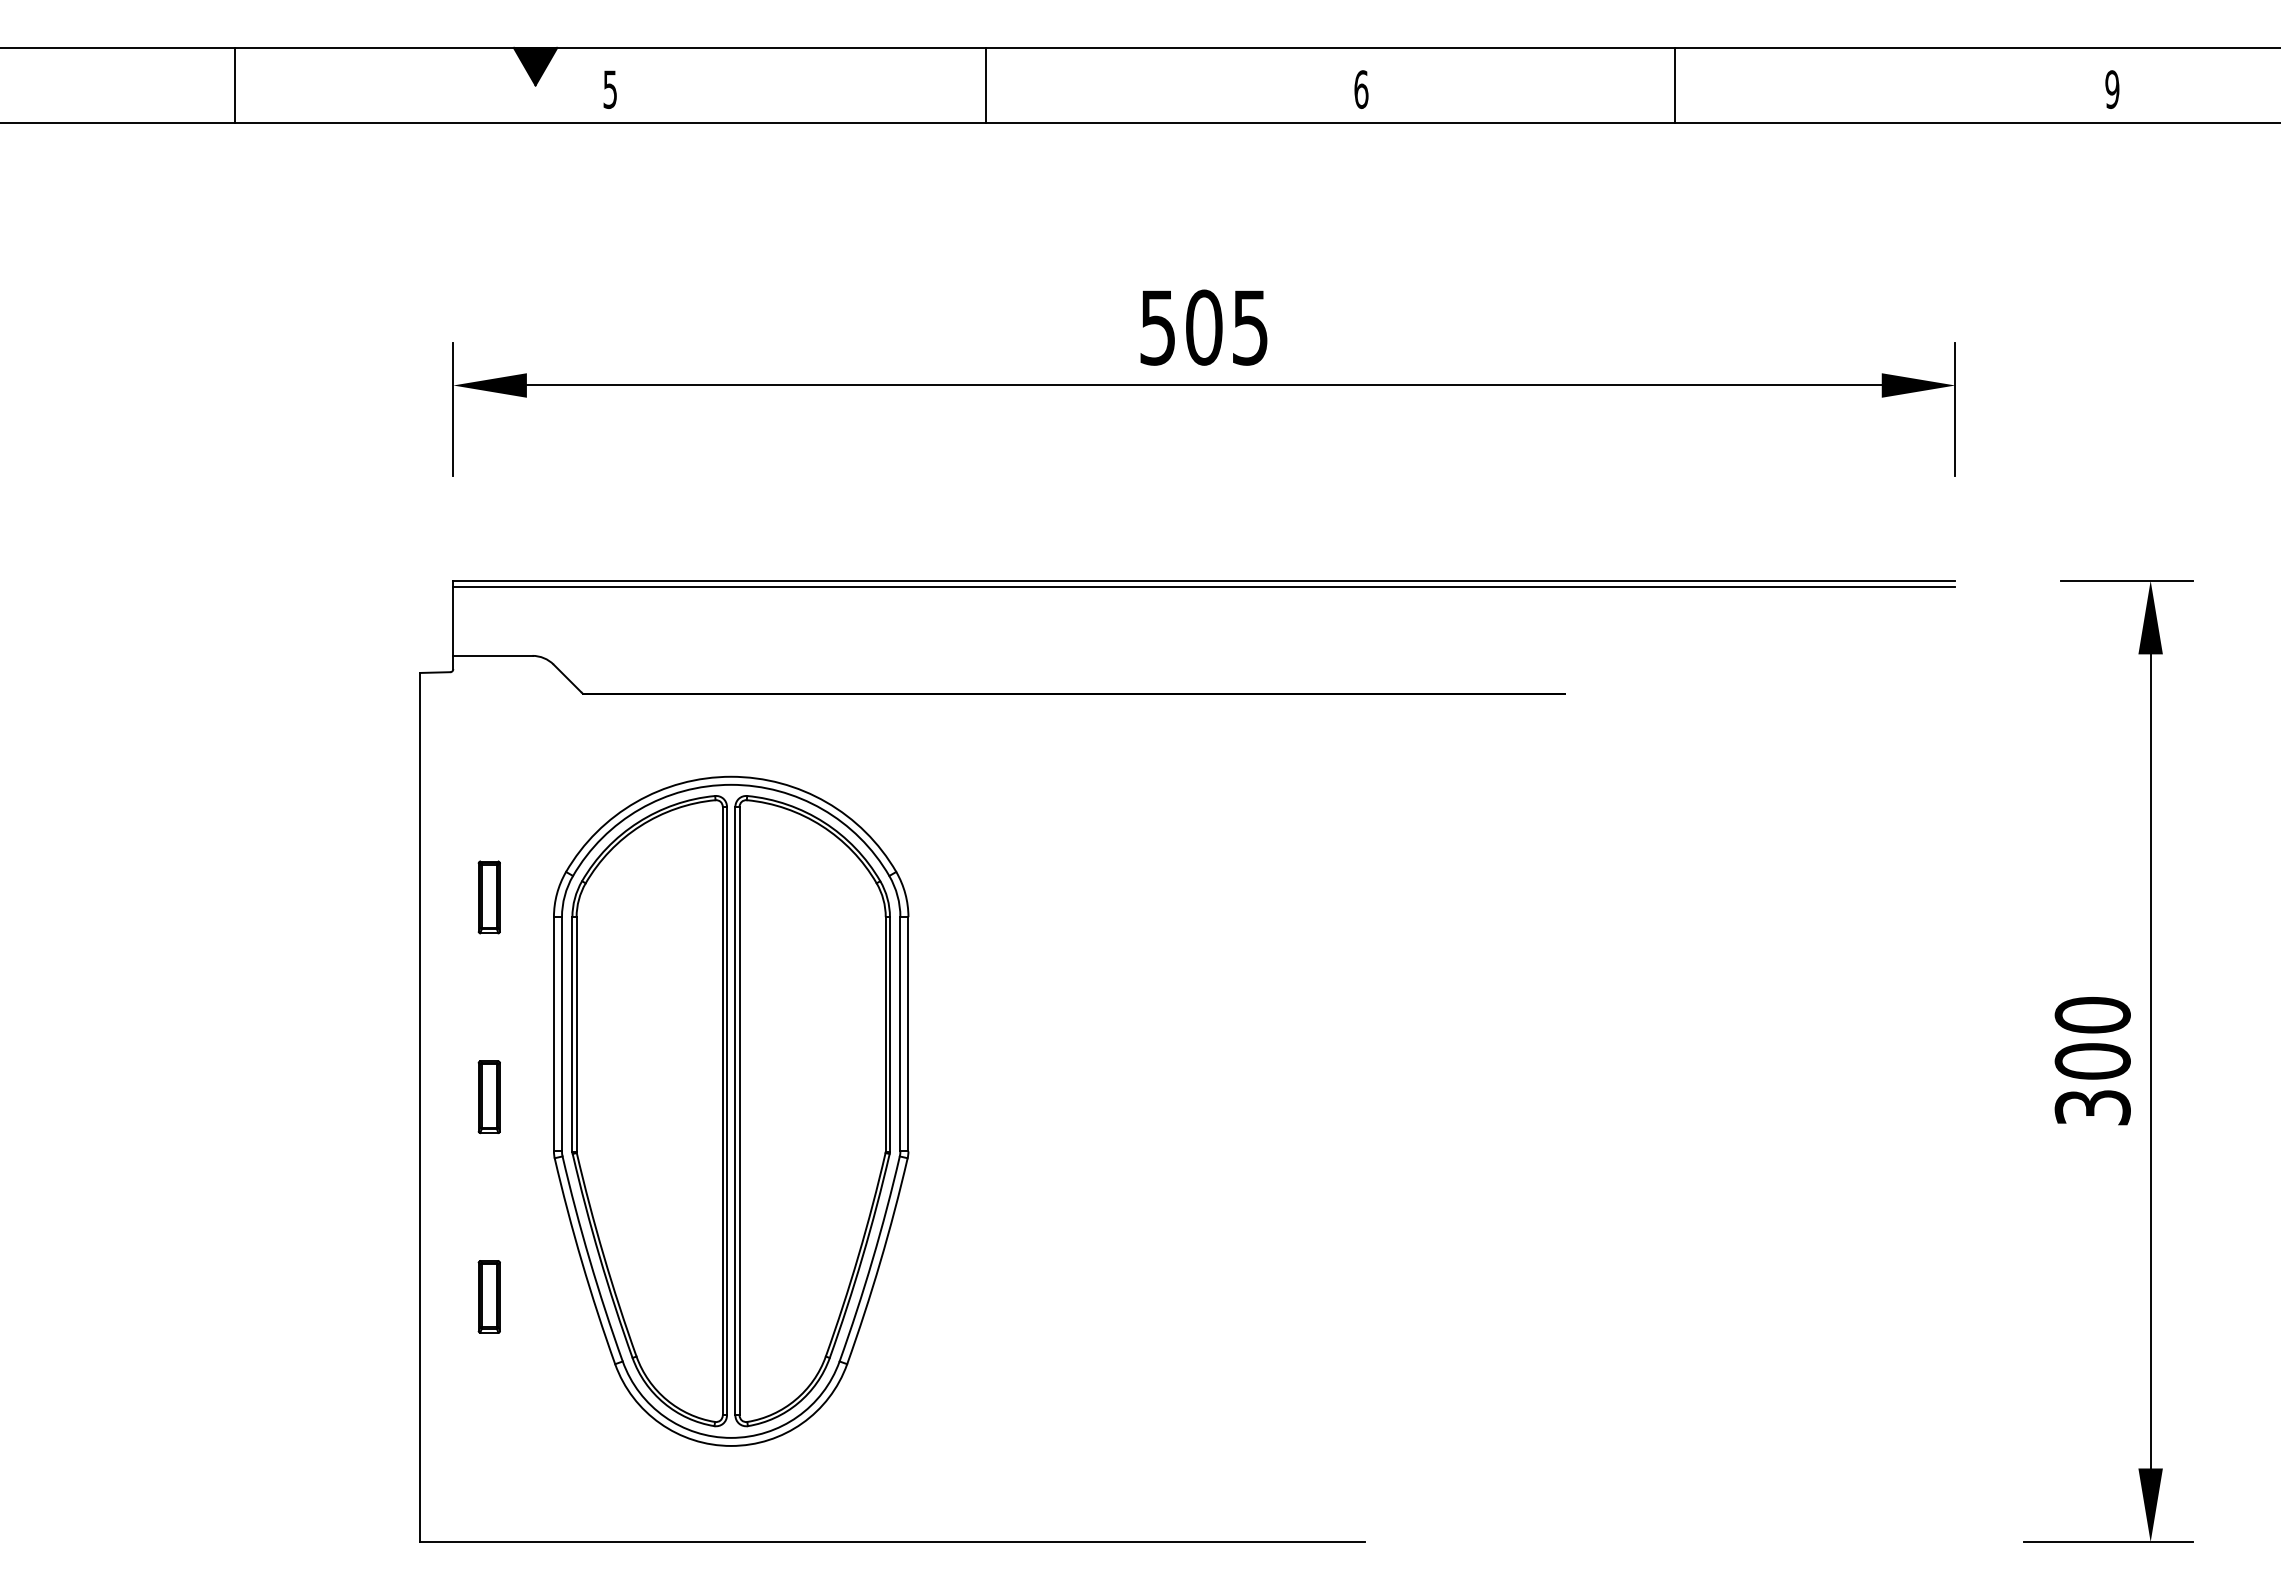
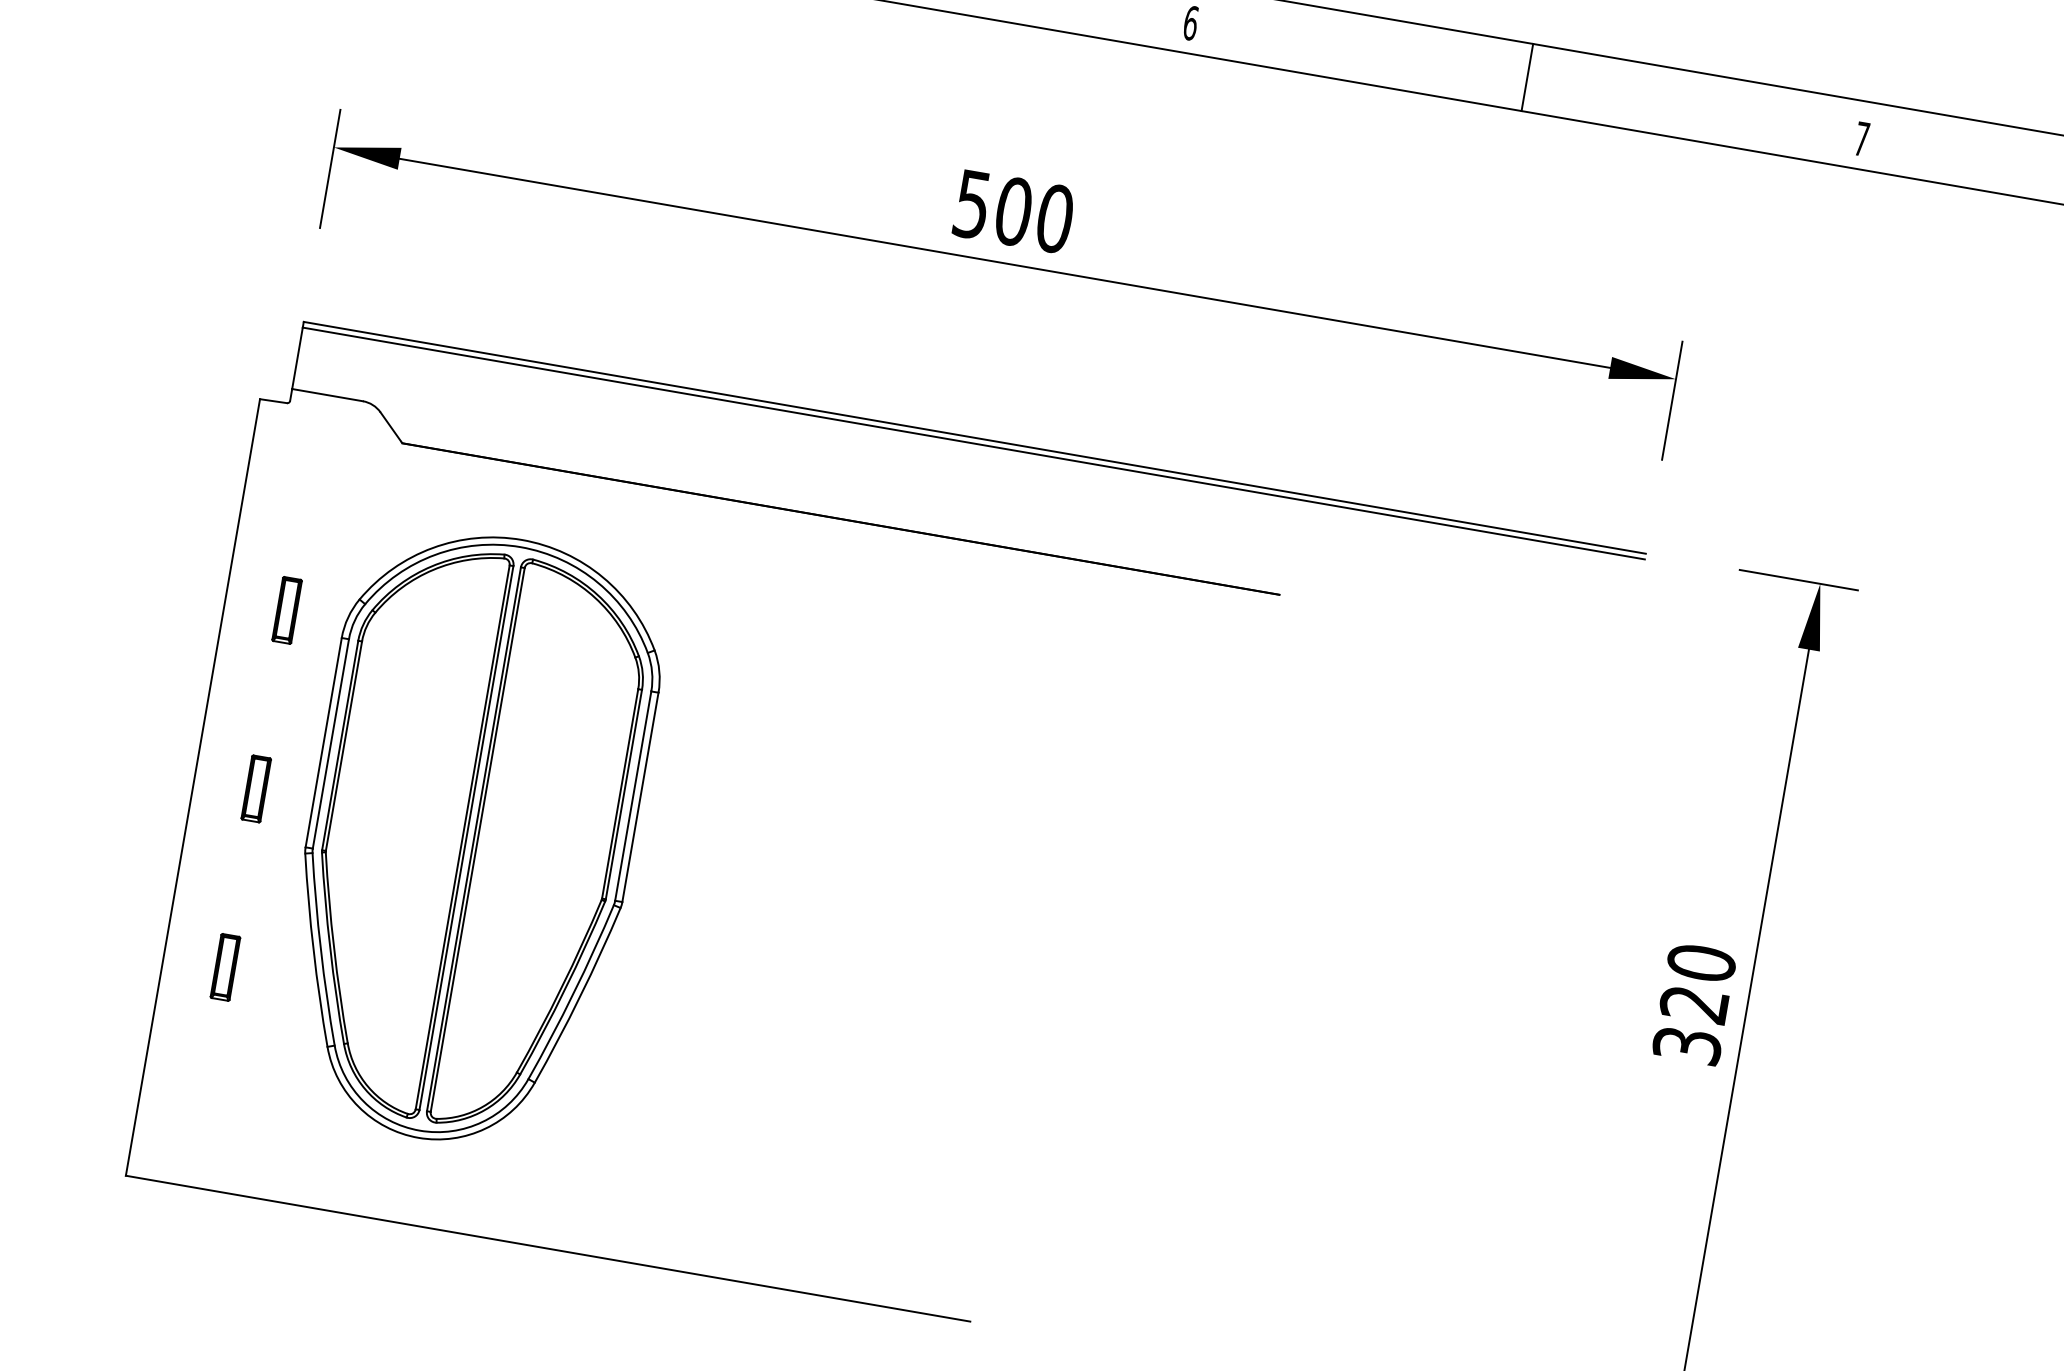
line: (1675, 85) -> (1527, 77), moved
text: (2112, 89) -> (1862, 139), 9 -> 7
text: (1250, 327) -> (1055, 218), 505 -> 500
text: (2092, 1061) -> (1694, 1004), 300 -> 320

